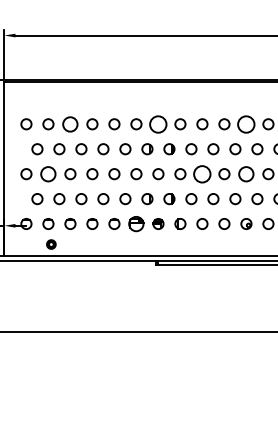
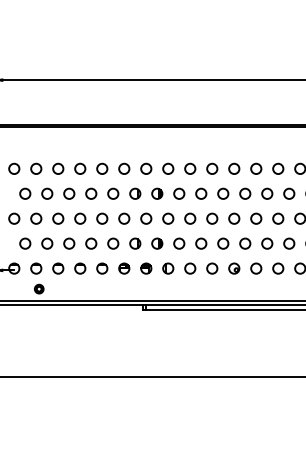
circle: (70, 123) -> (58, 168), size x0.71
circle: (158, 123) -> (146, 168), size x0.62
circle: (246, 123) -> (234, 168), size x0.62
circle: (48, 173) -> (36, 218), size x0.71
circle: (202, 173) -> (190, 218), size x0.62
circle: (246, 173) -> (234, 218), size x0.71
part: (136, 223) -> (124, 268), size x0.71

